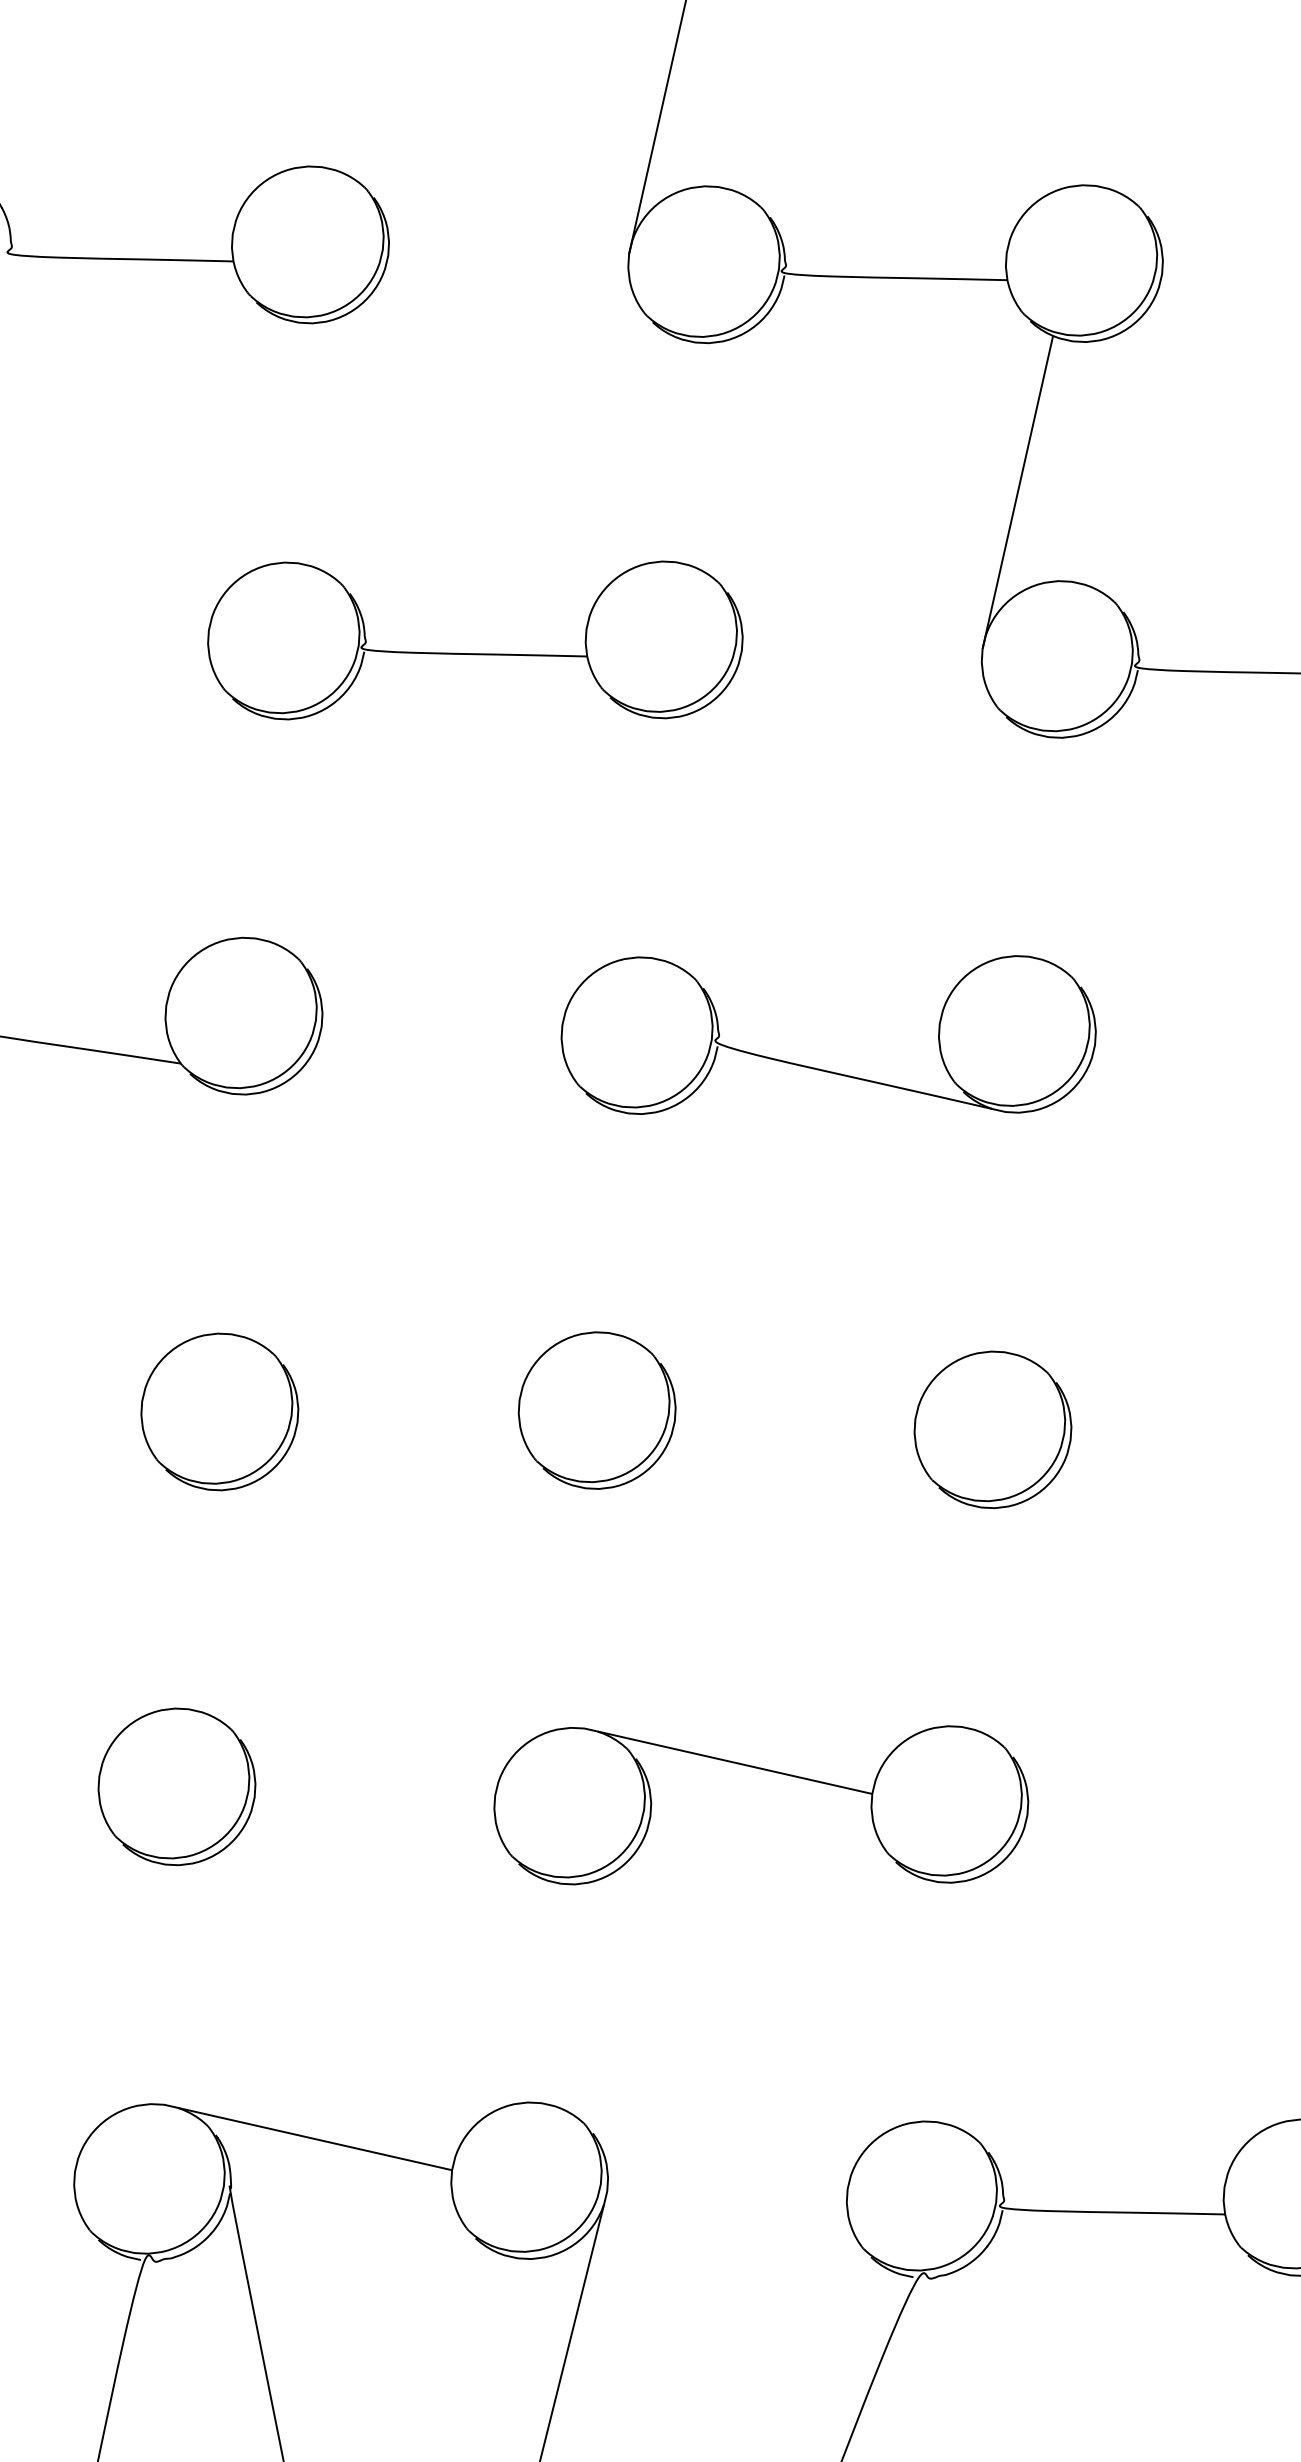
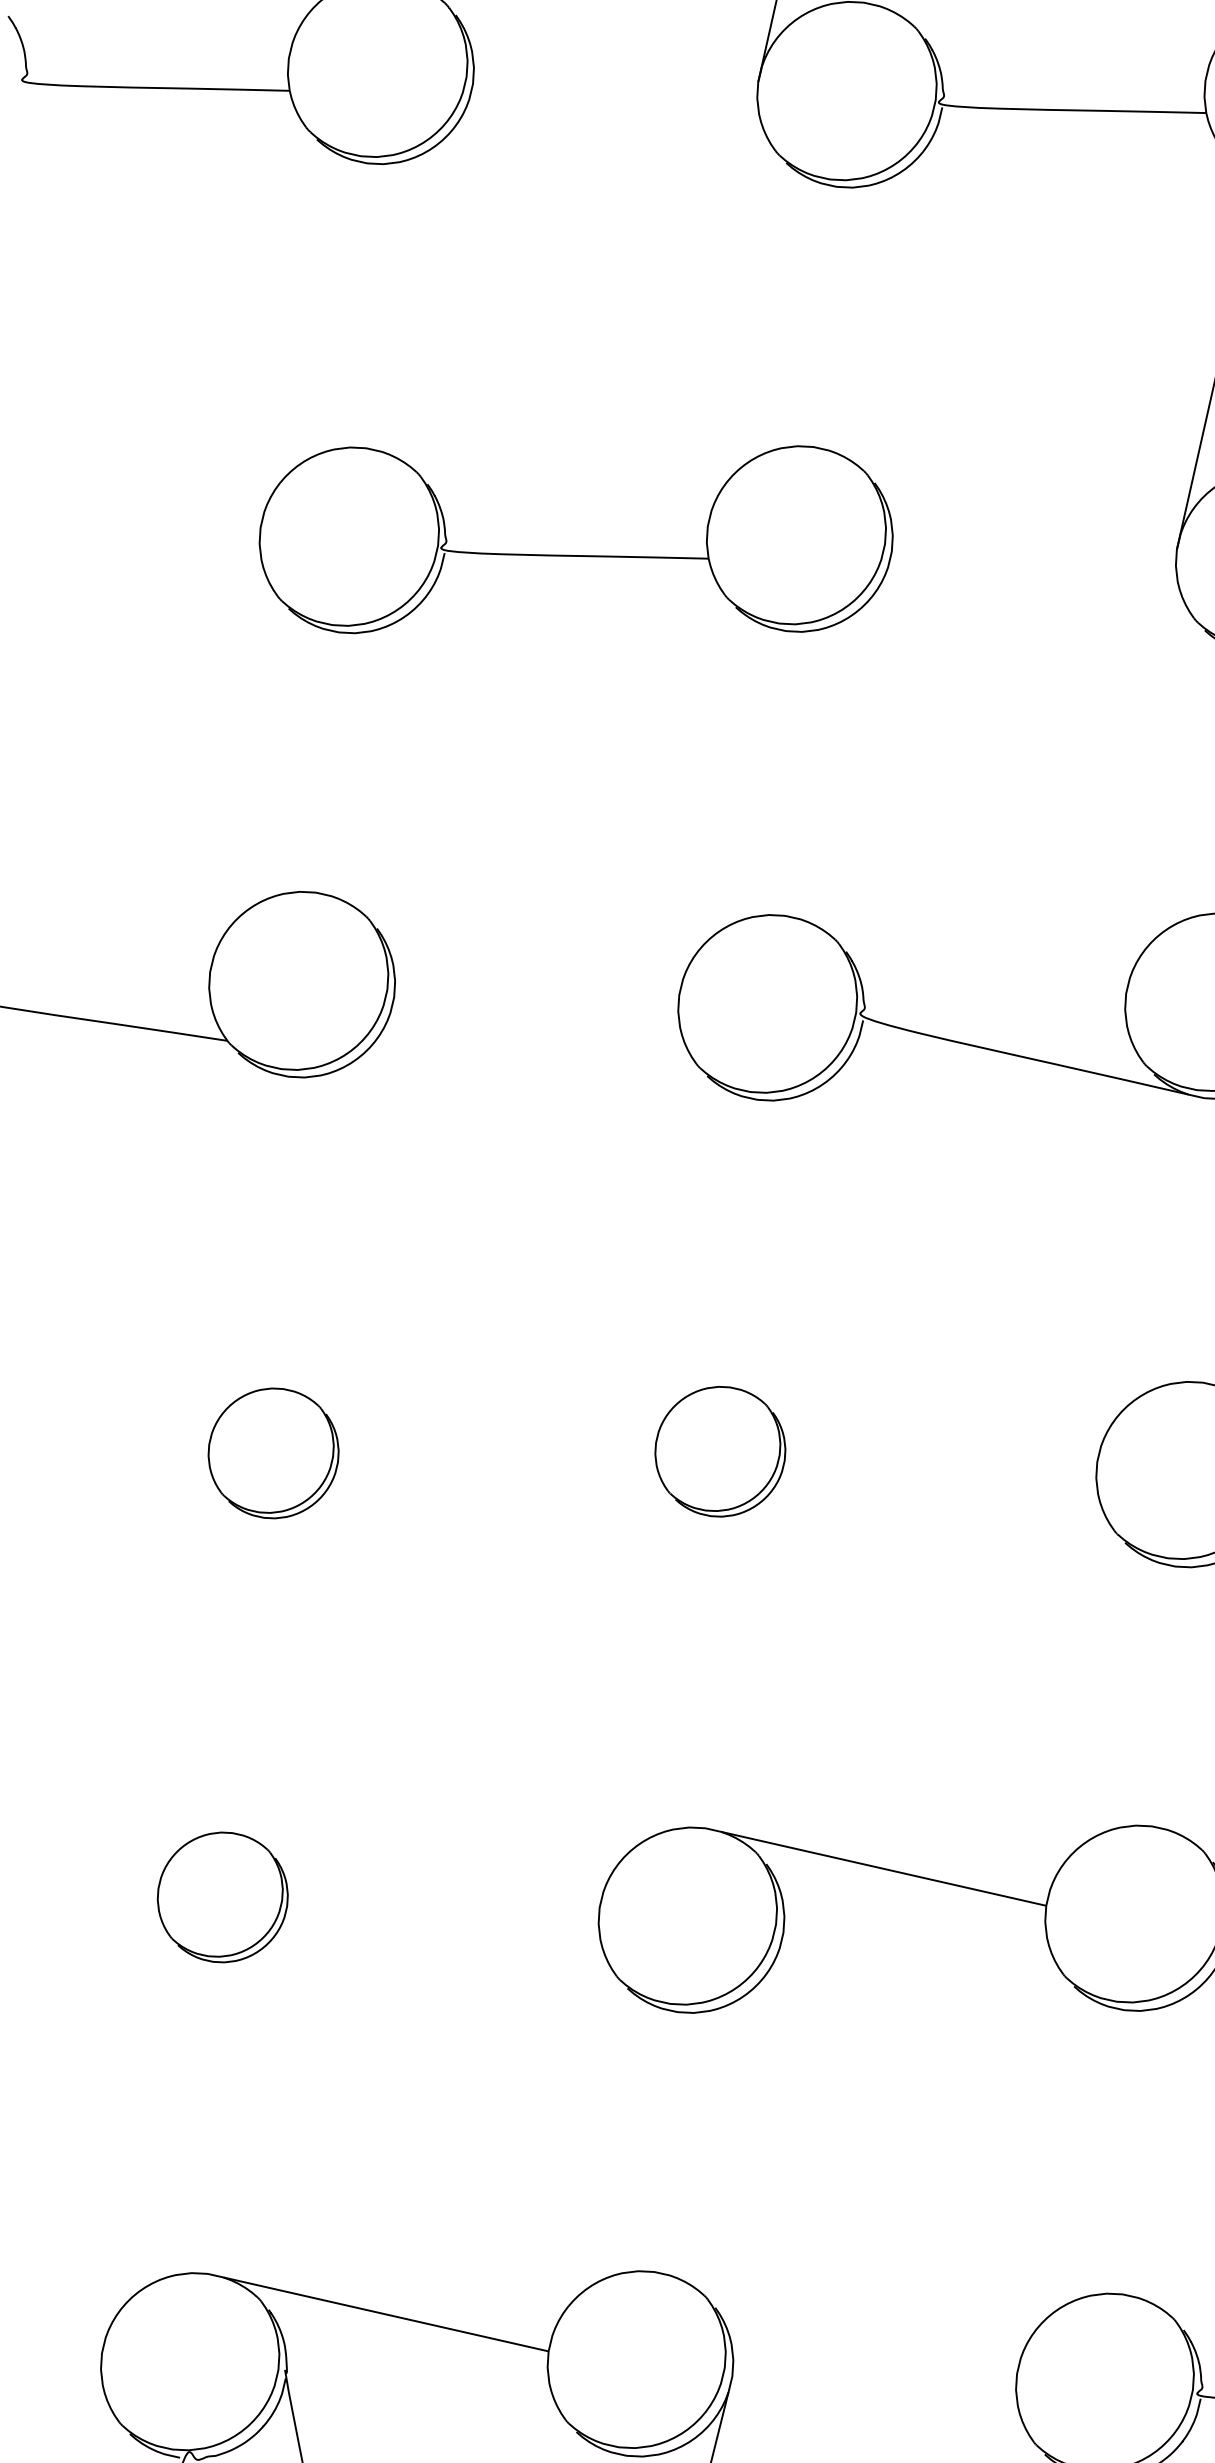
part: (596, 1410) -> (719, 1451), size x0.7
part: (219, 1411) -> (273, 1452), size x0.7
part: (176, 1786) -> (222, 1896), size x0.7

